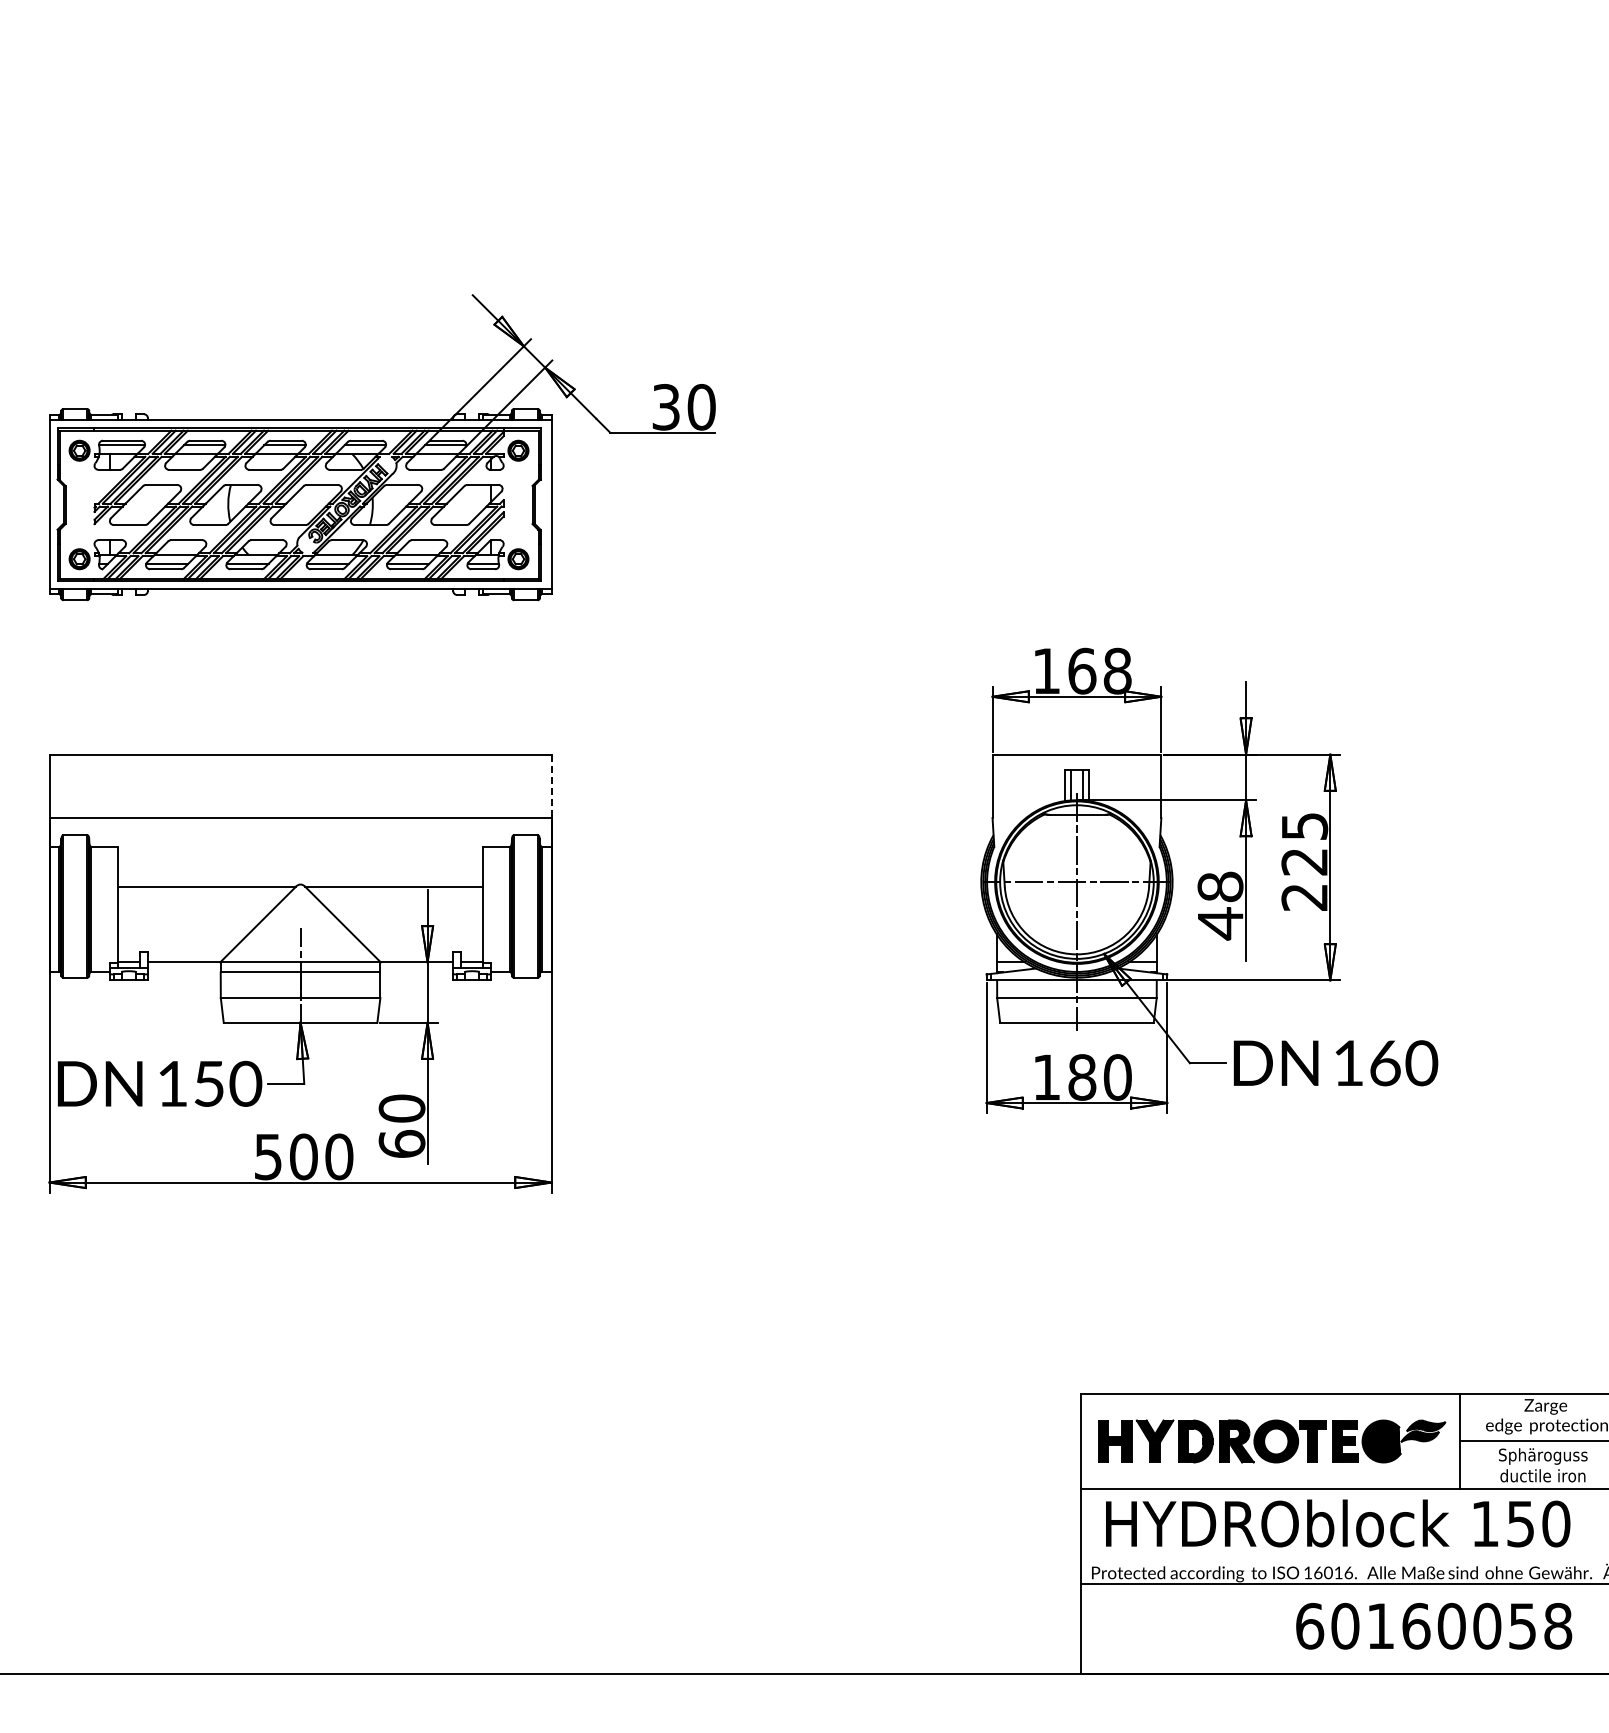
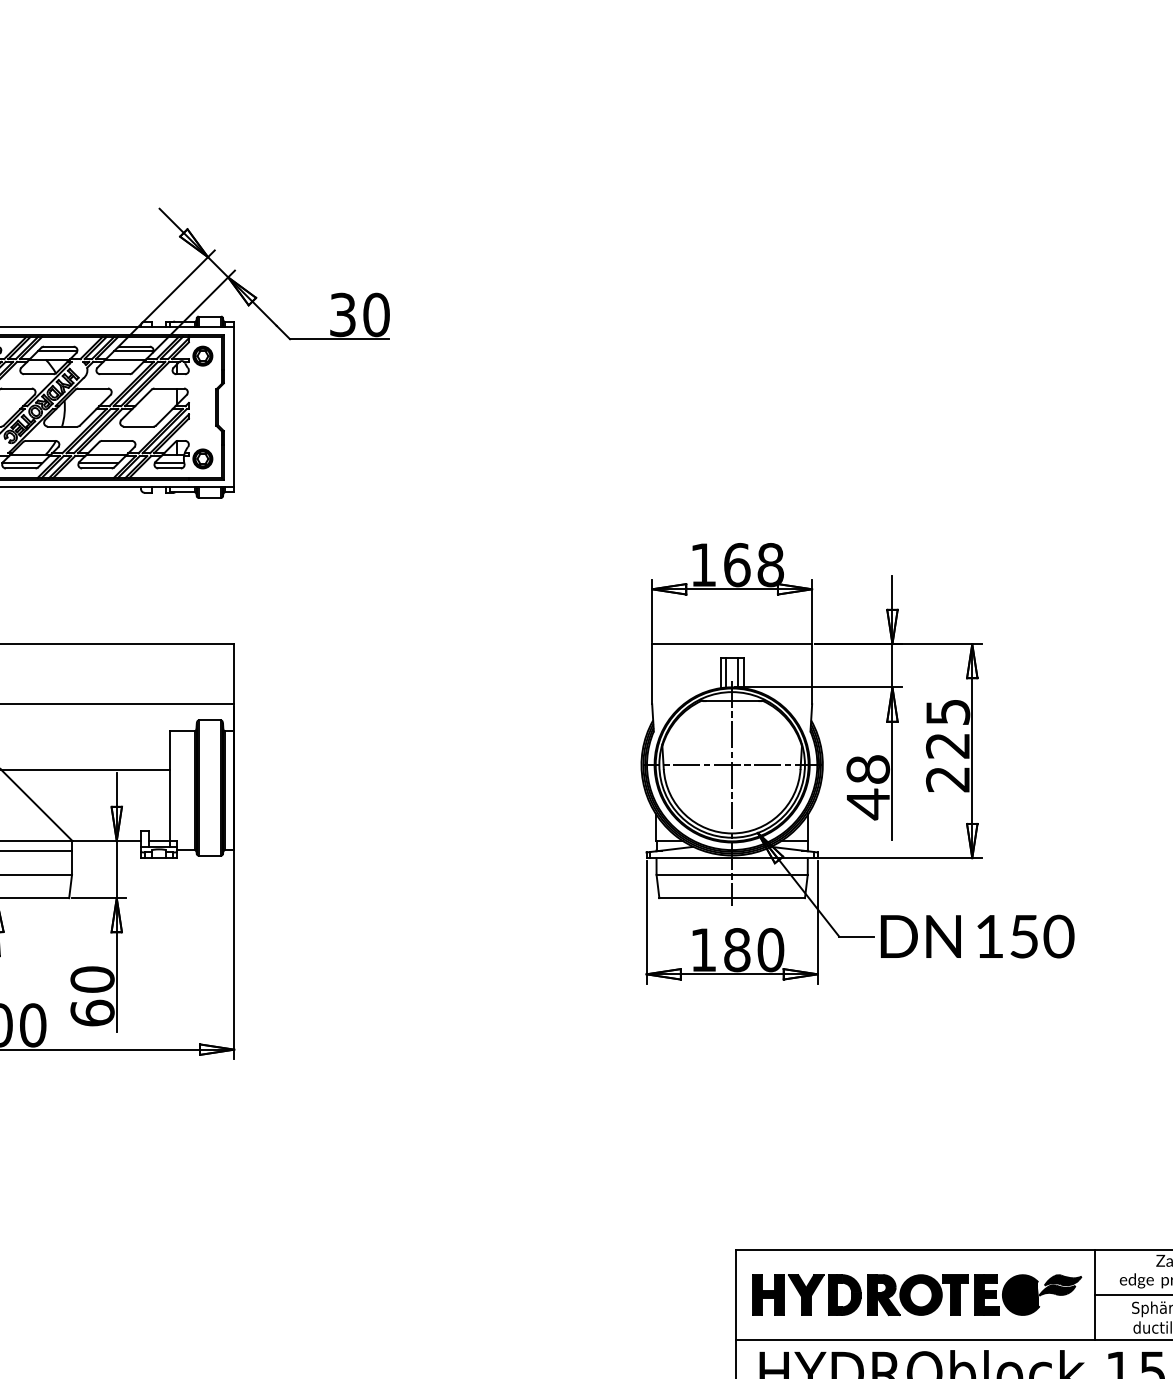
line: (551, 786) -> (234, 674), dashed -> solid
text: (1385, 1063) -> (1024, 936), 160 -> 150

